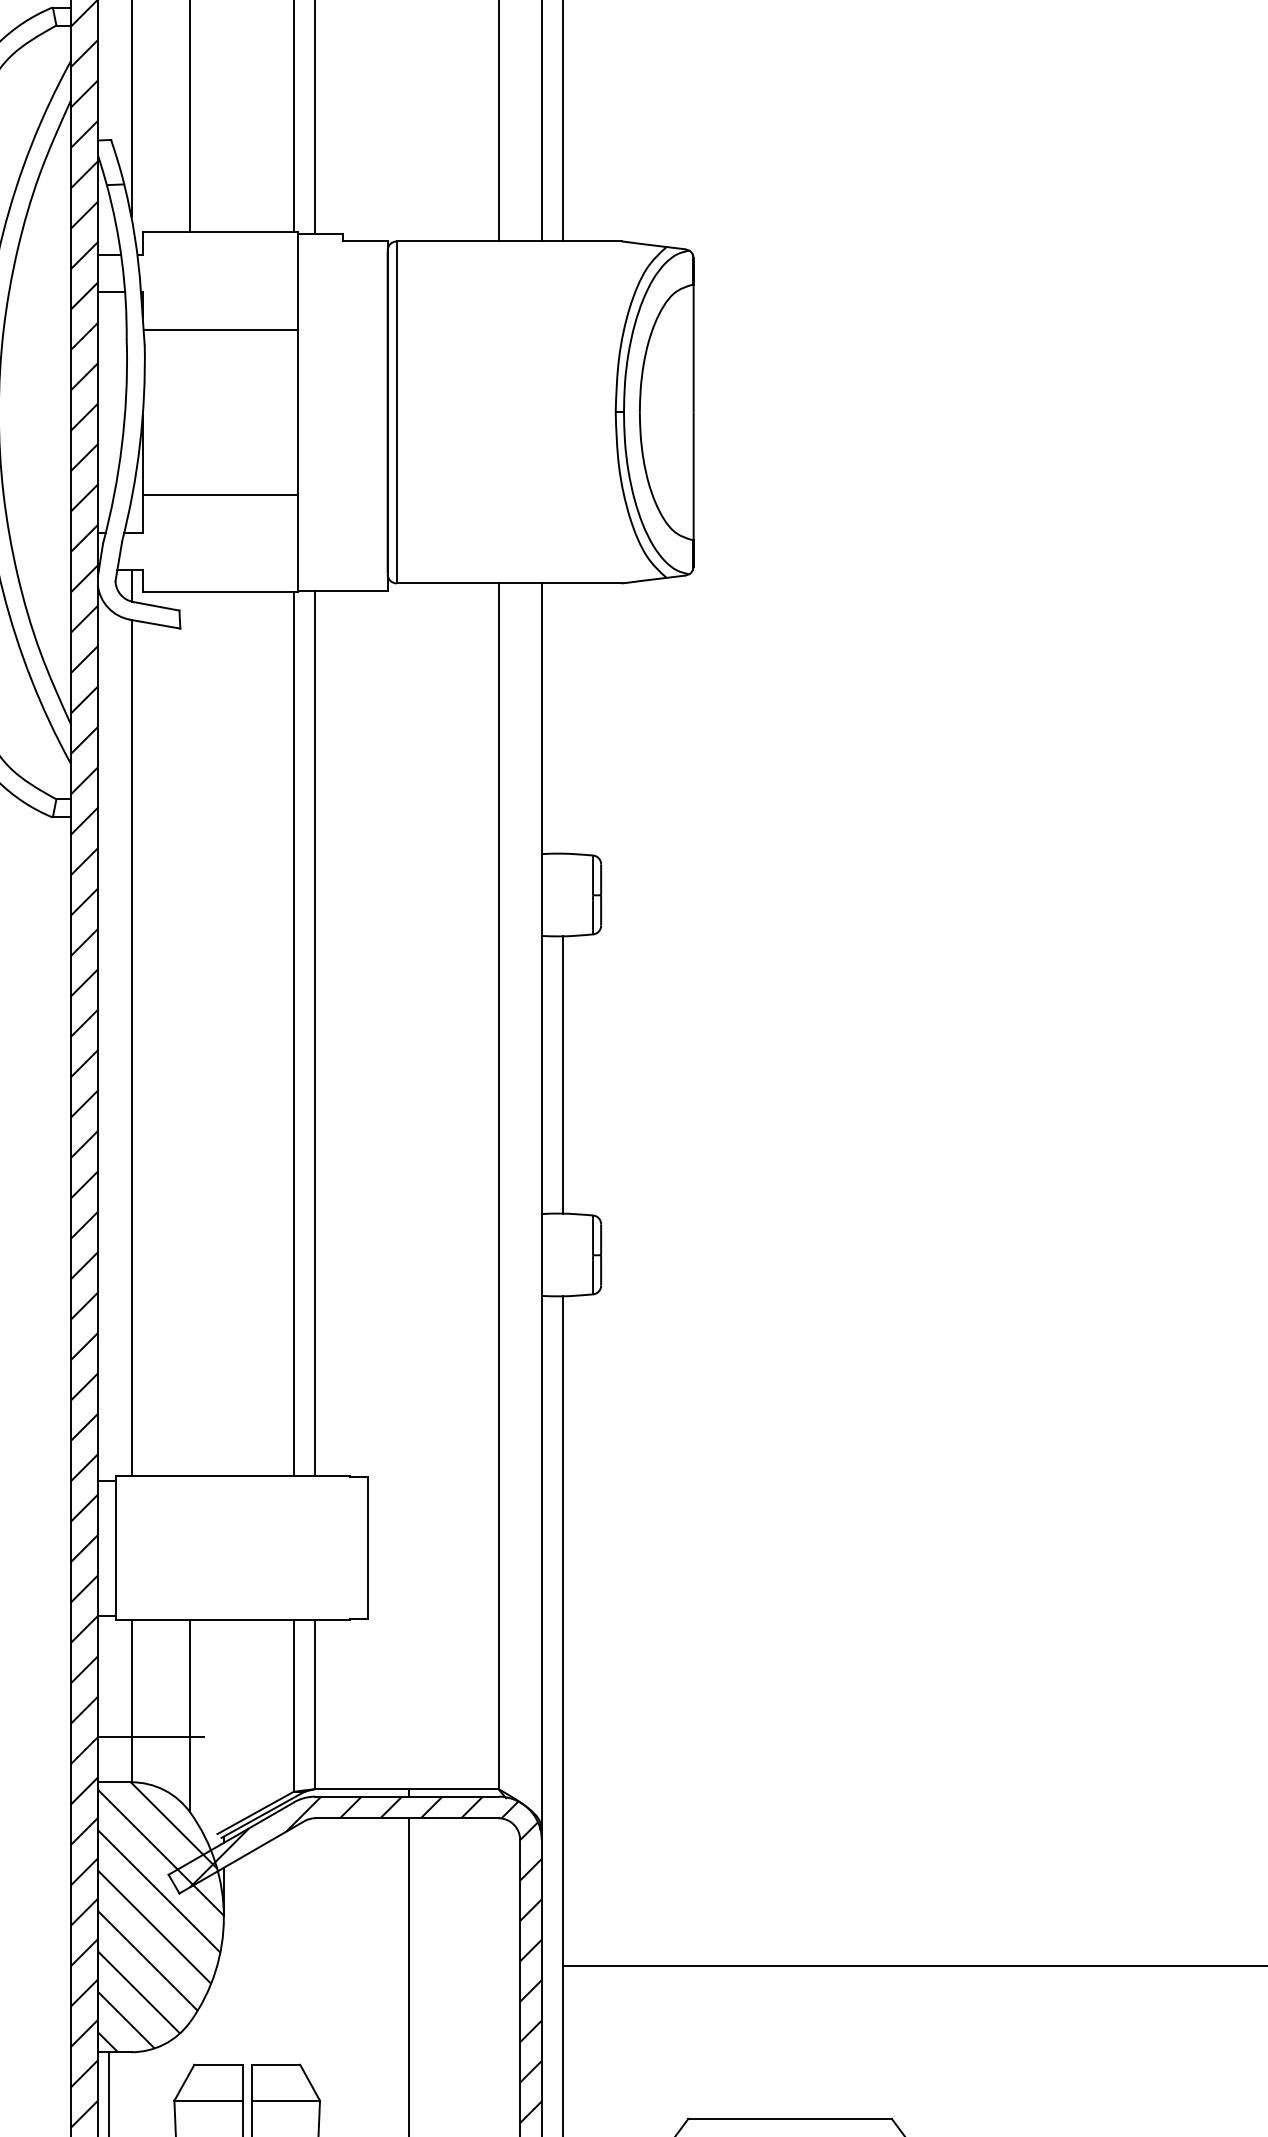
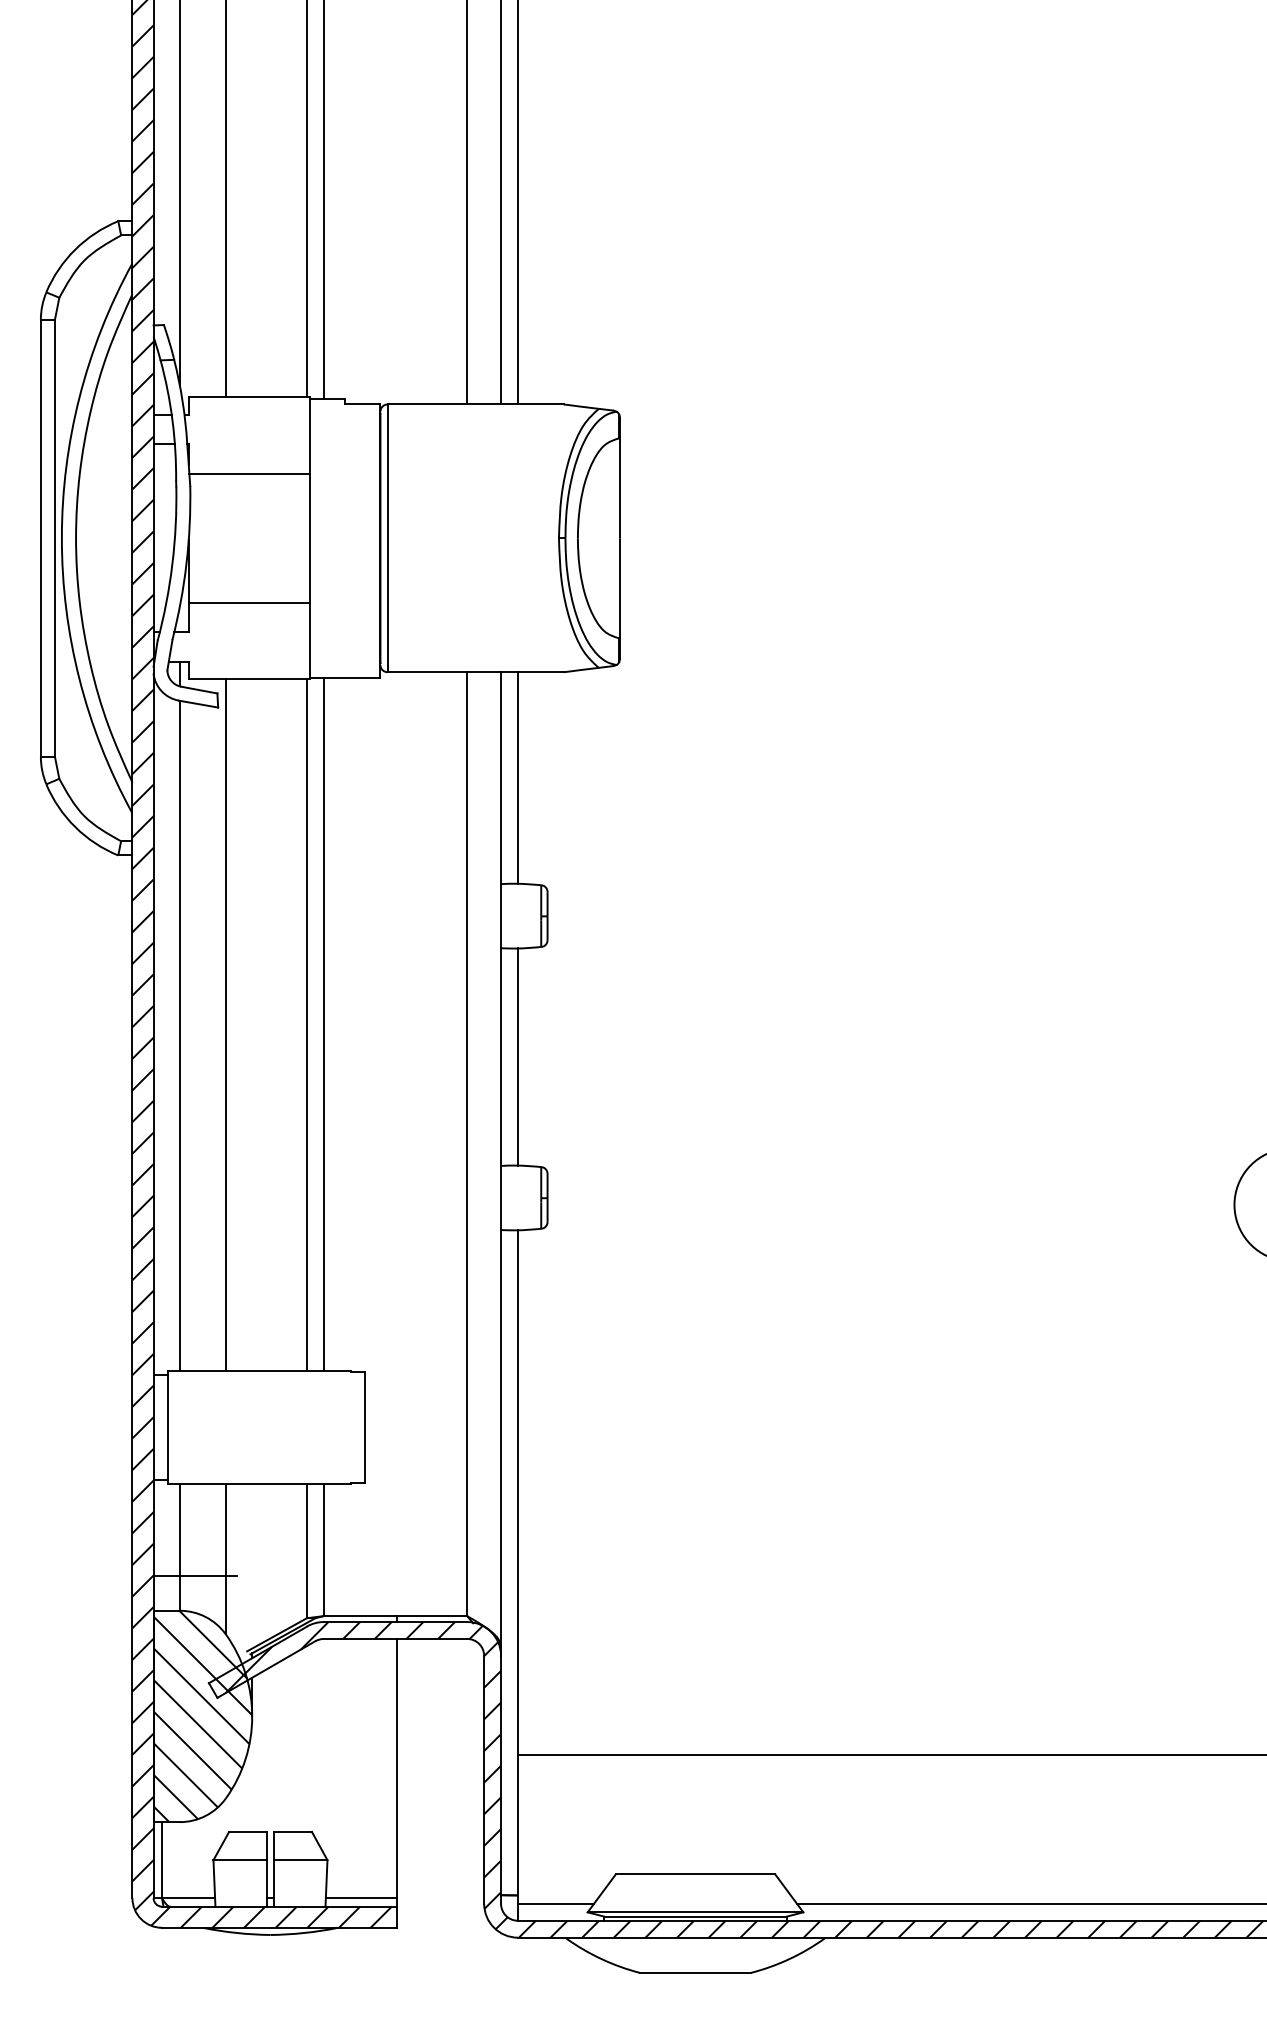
line: (562, 717) -> (517, 777), added
line: (189, 1034) -> (225, 1025), added

